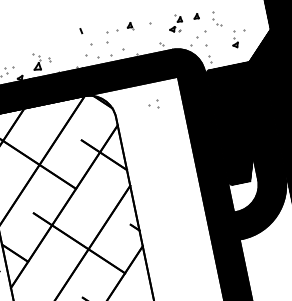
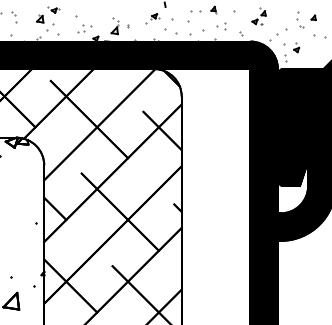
part: (196, 16) -> (313, 17), moved
part: (235, 42) -> (296, 47), moved
part: (71, 47) -> (152, 18), added
part: (154, 104) -> (221, 26), moved

